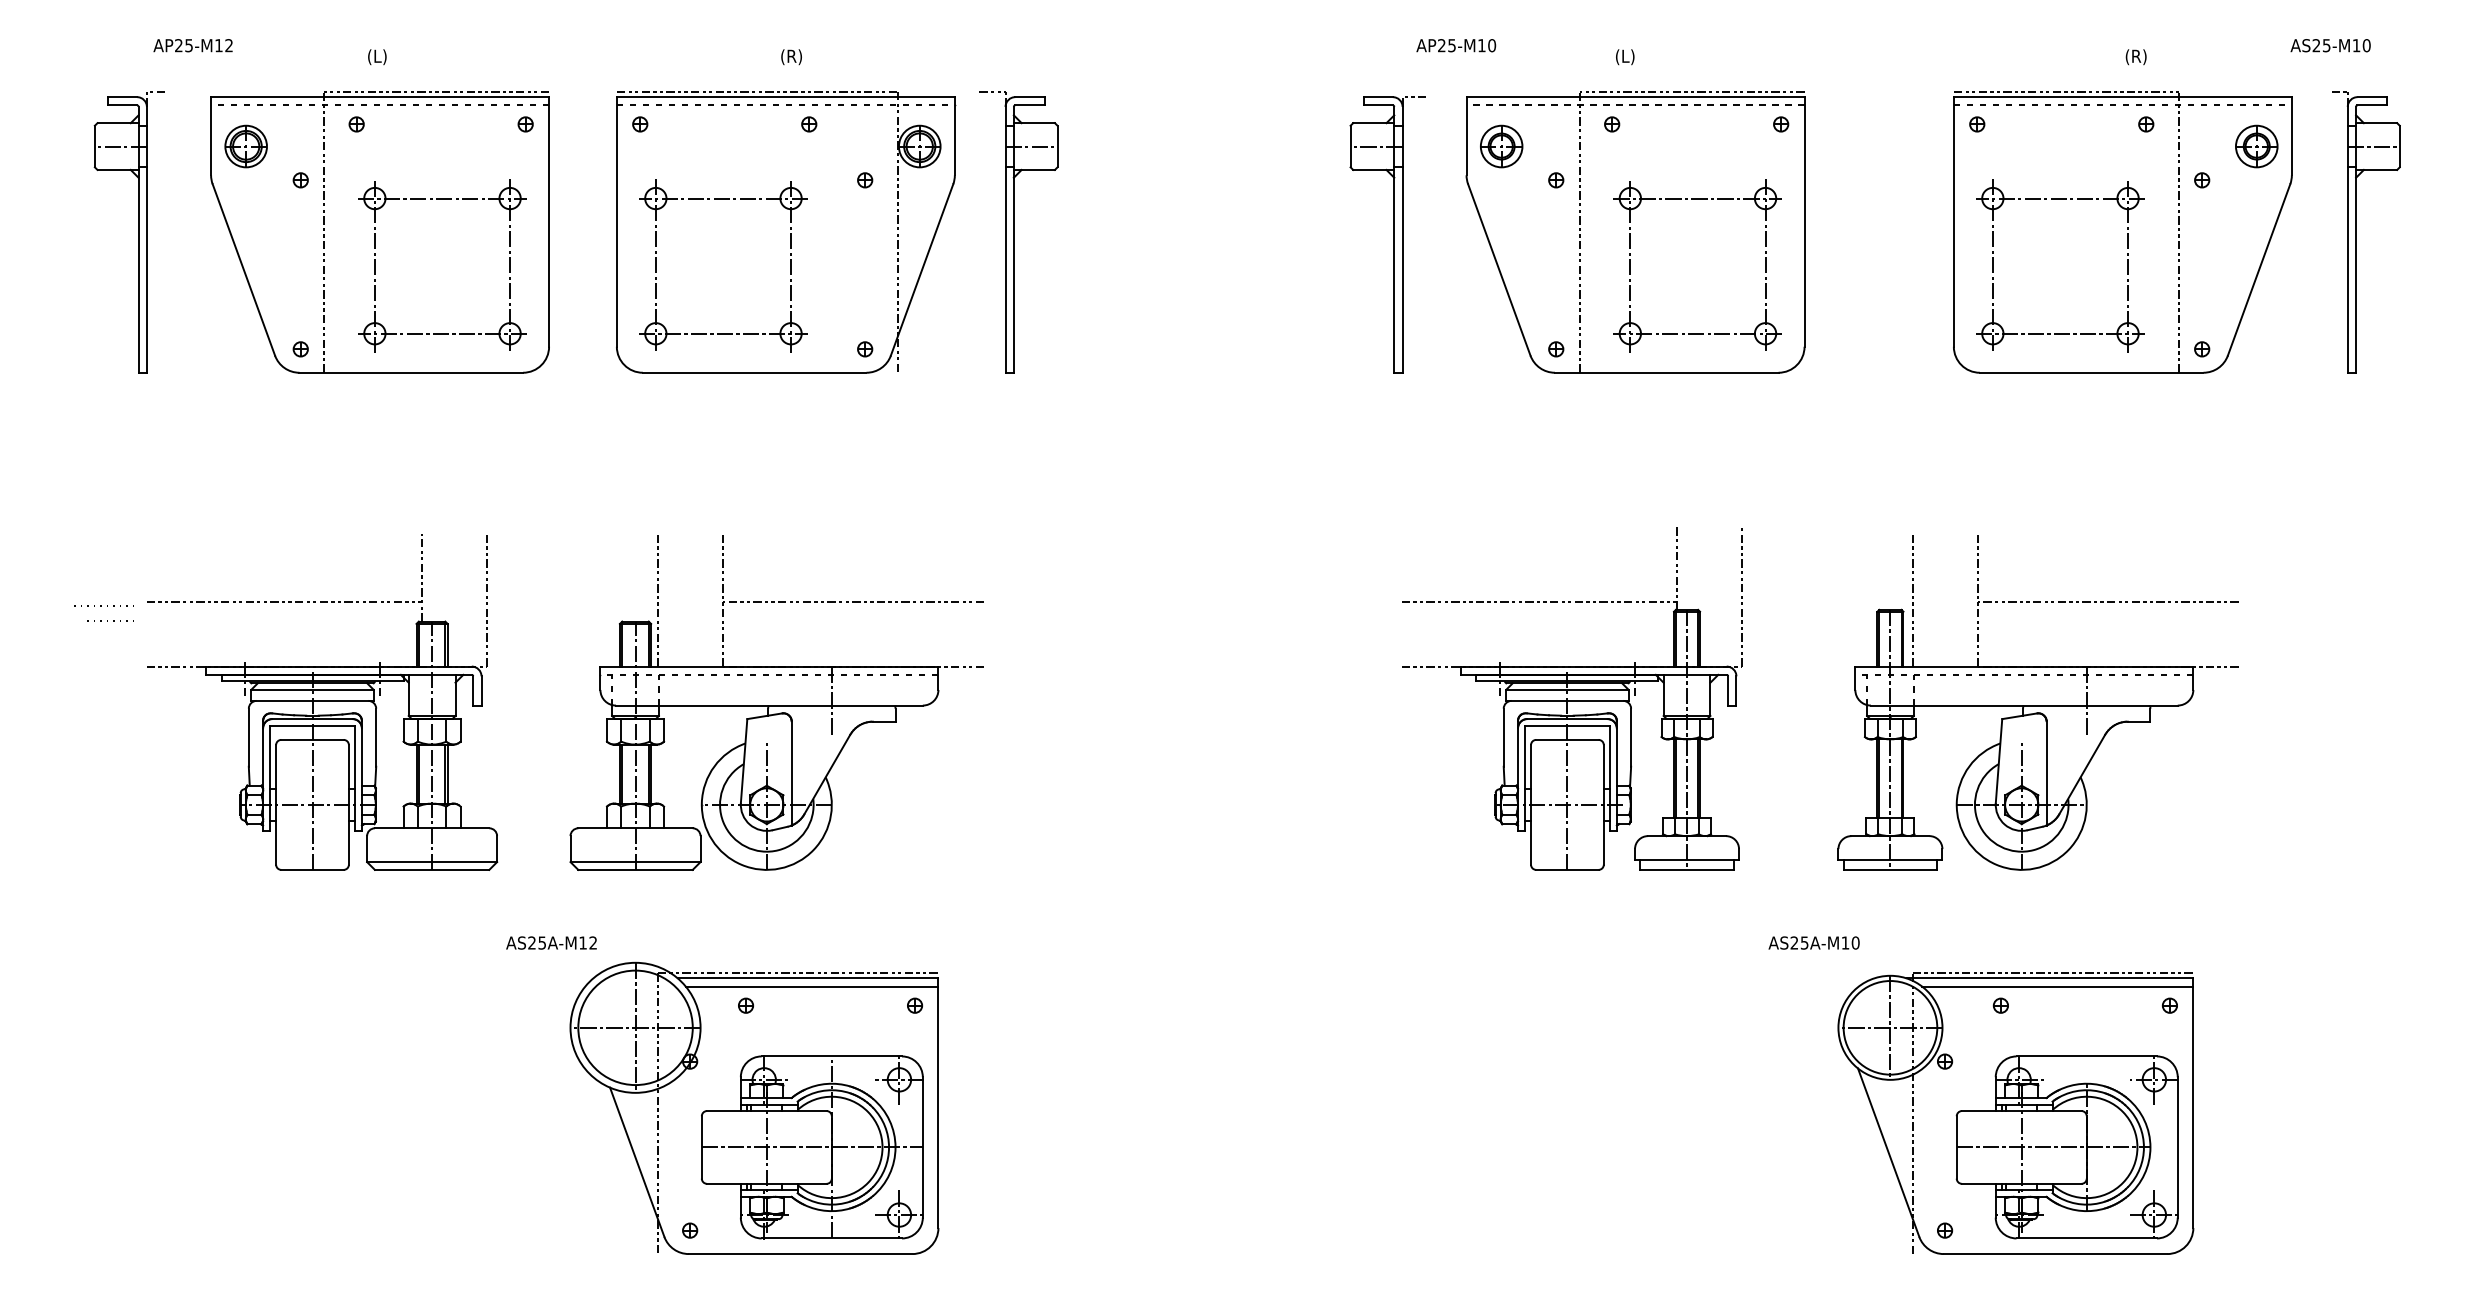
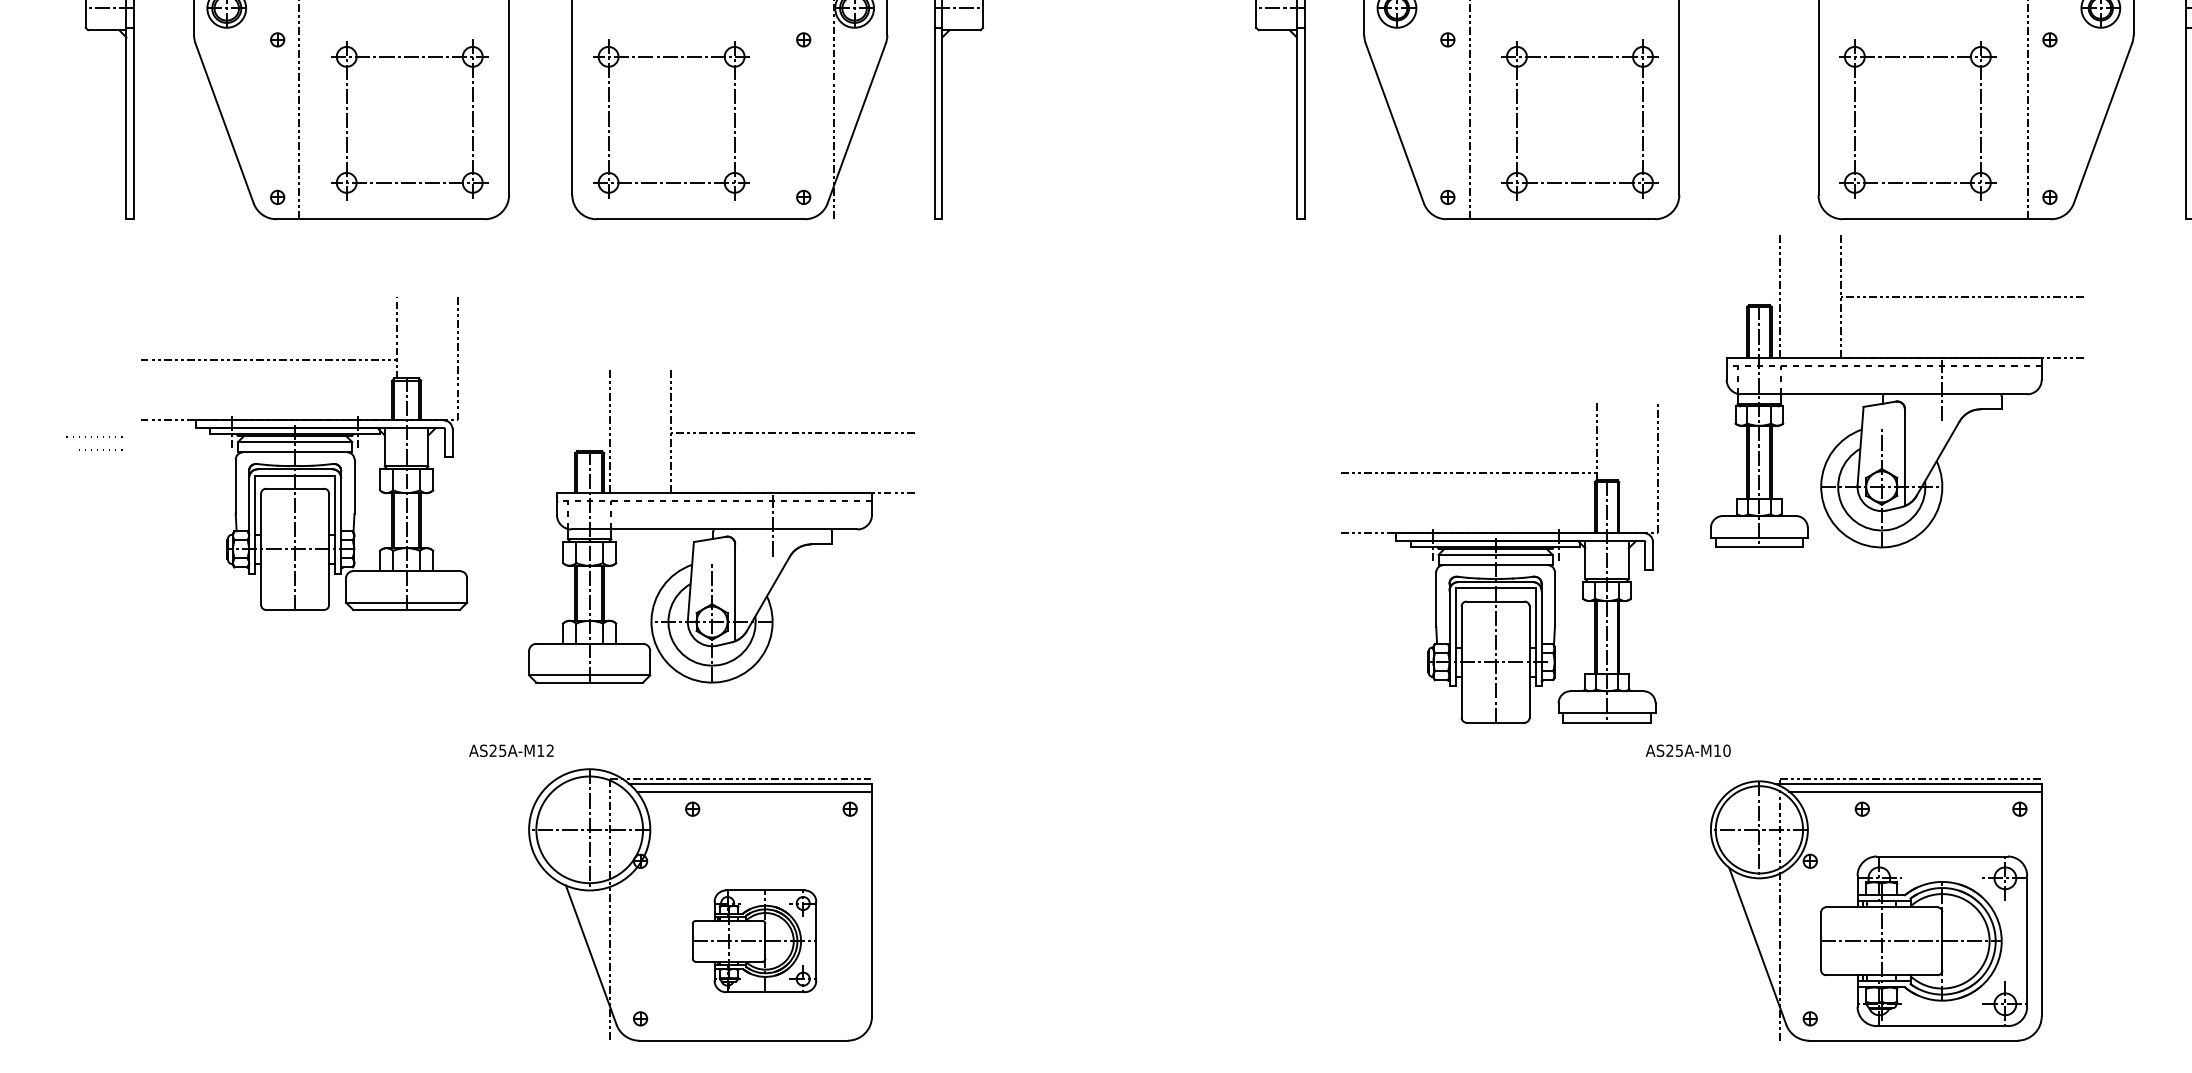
part: (1572, 698) -> (1500, 562), moved
part: (322, 702) -> (304, 453), moved
part: (2037, 702) -> (1896, 391), moved
part: (812, 1147) -> (754, 941), size x0.6

